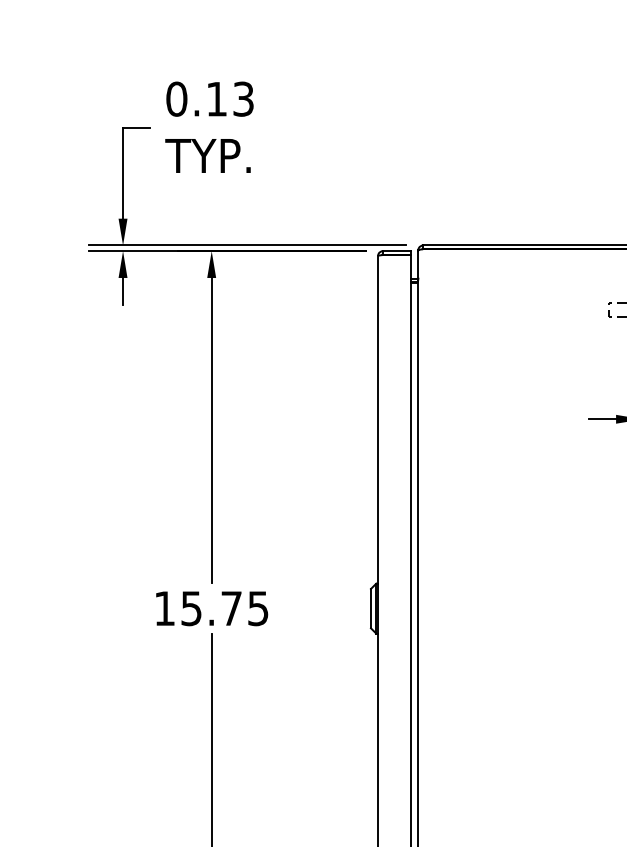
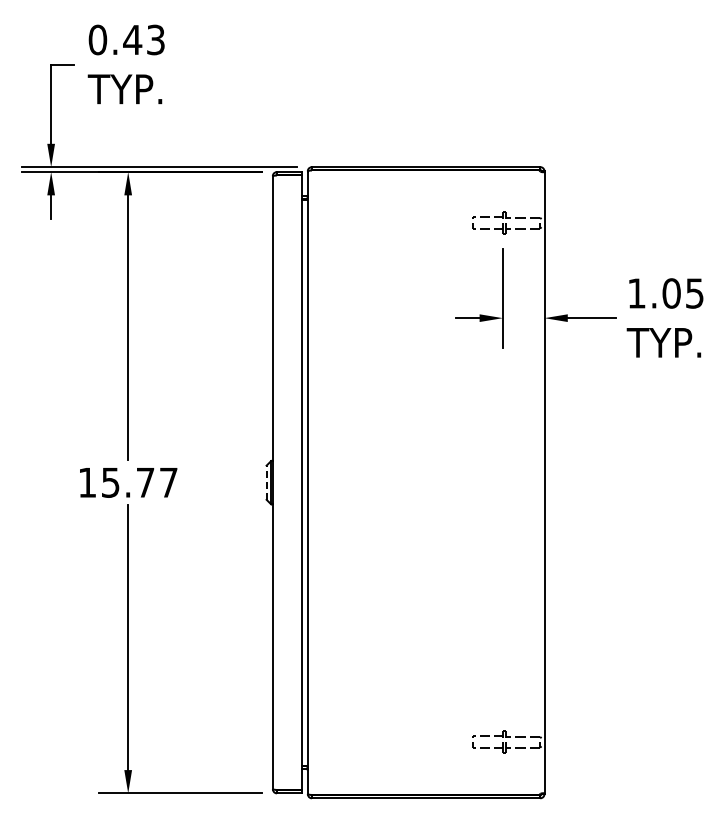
text: (216, 98) -> (132, 39), 0.13 -> 0.43
text: (258, 608) -> (168, 482), 15.75 -> 15.77
line: (370, 608) -> (266, 482), solid -> dashed

